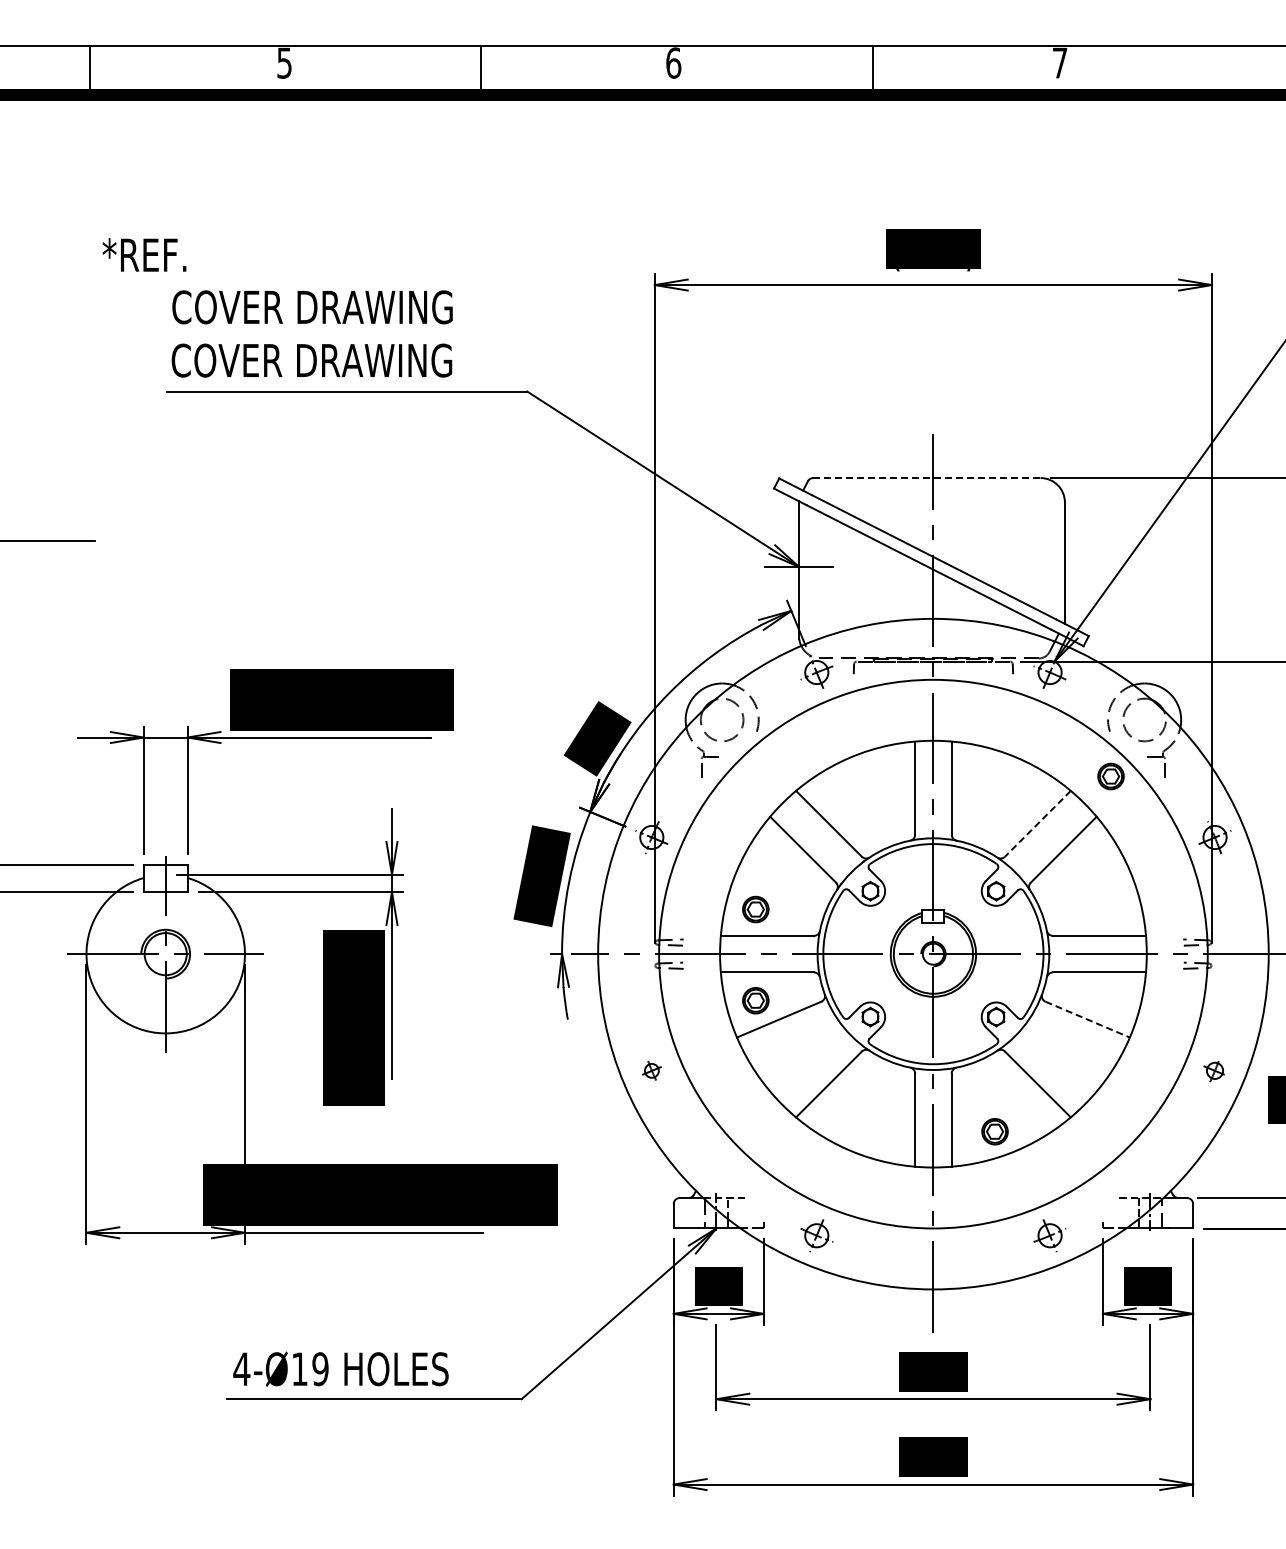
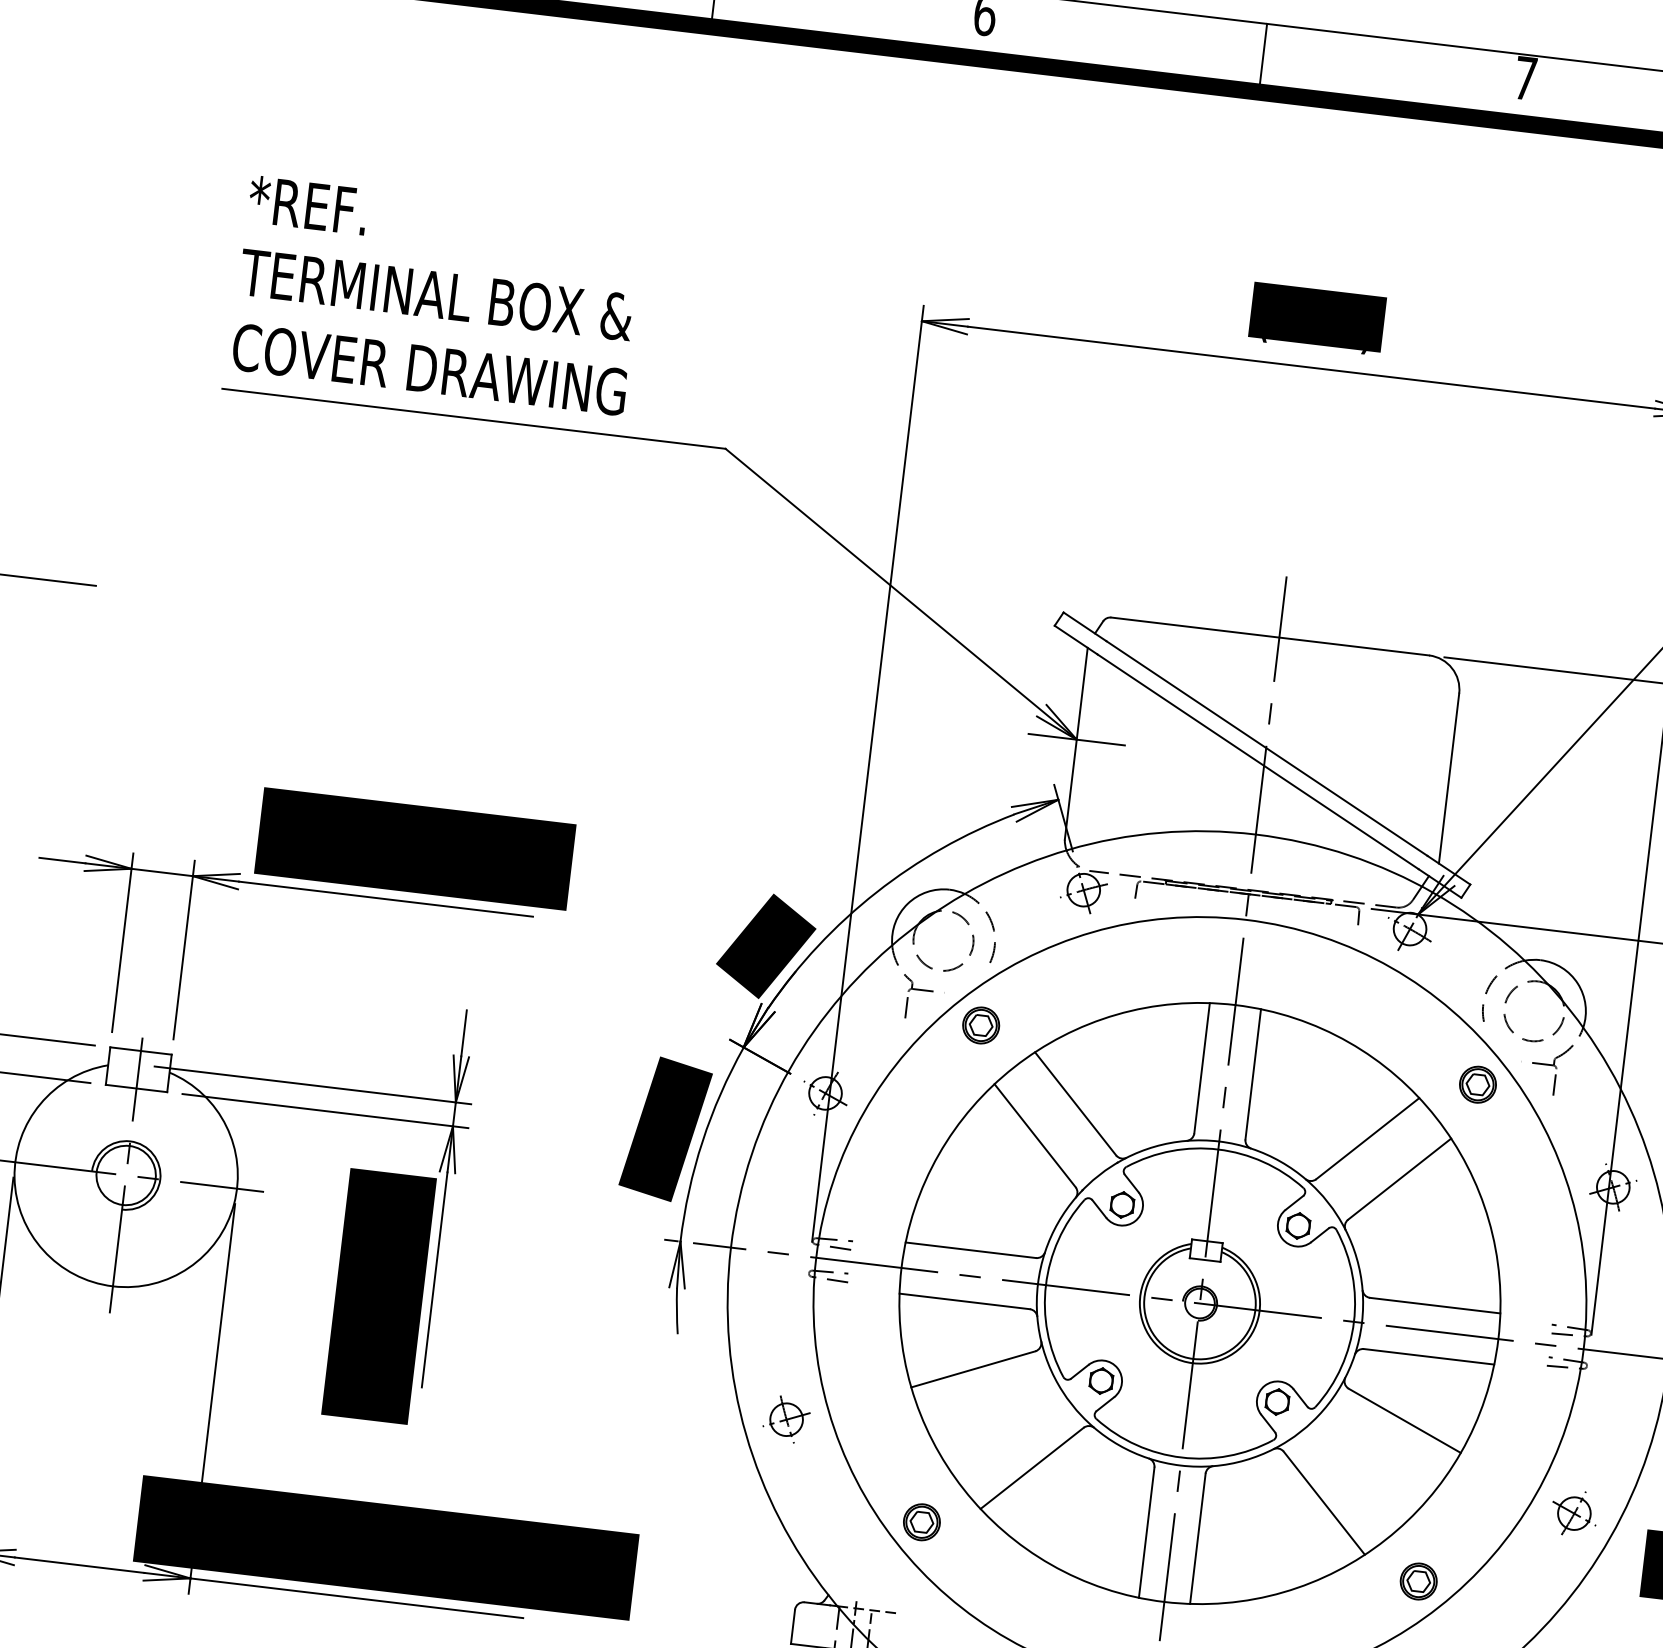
text: (144, 254) -> (308, 204), moved
text: (311, 307) -> (437, 295), COVER DRAWING -> TERMINAL BOX &
line: (926, 478) -> (1269, 637), dashed -> solid
line: (1037, 823) -> (1367, 1138), dashed -> solid
part: (755, 909) -> (980, 1025), moved
part: (755, 1000) -> (921, 1521), moved
line: (1087, 1019) -> (1404, 1420), dashed -> solid
part: (651, 1070) -> (786, 1419), size x1.67
part: (1214, 1070) -> (1573, 1513), size x1.43
part: (994, 1131) -> (1418, 1581), moved

